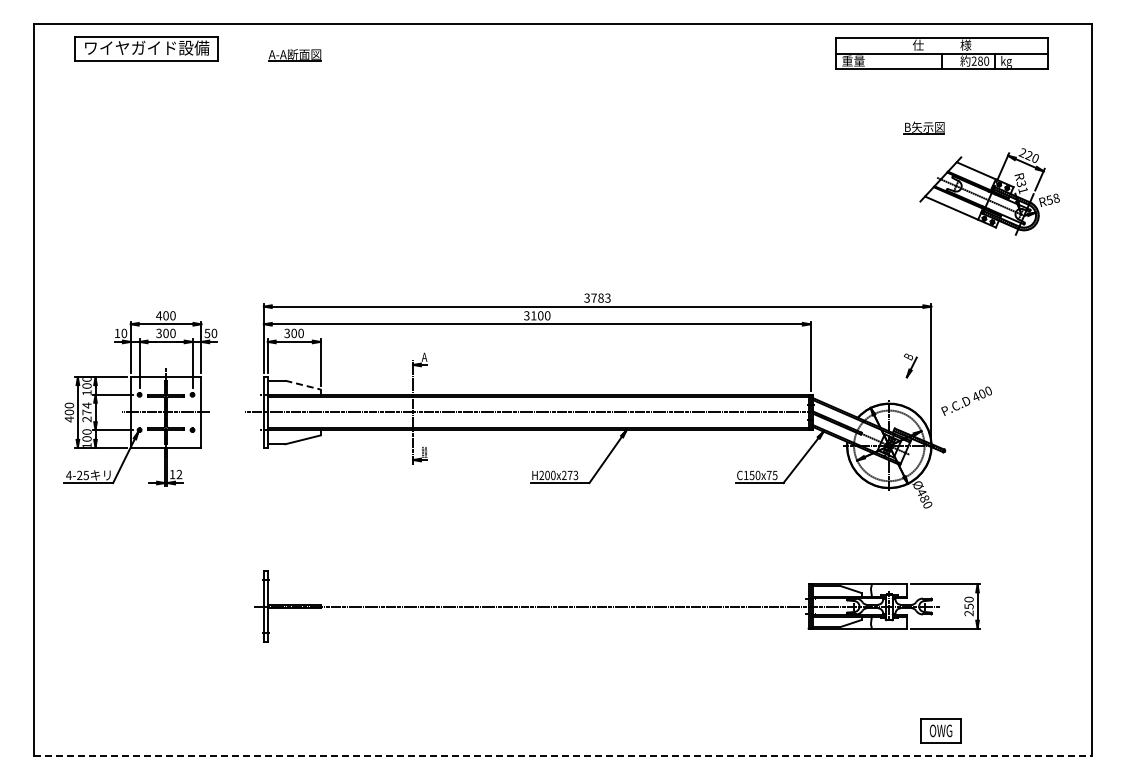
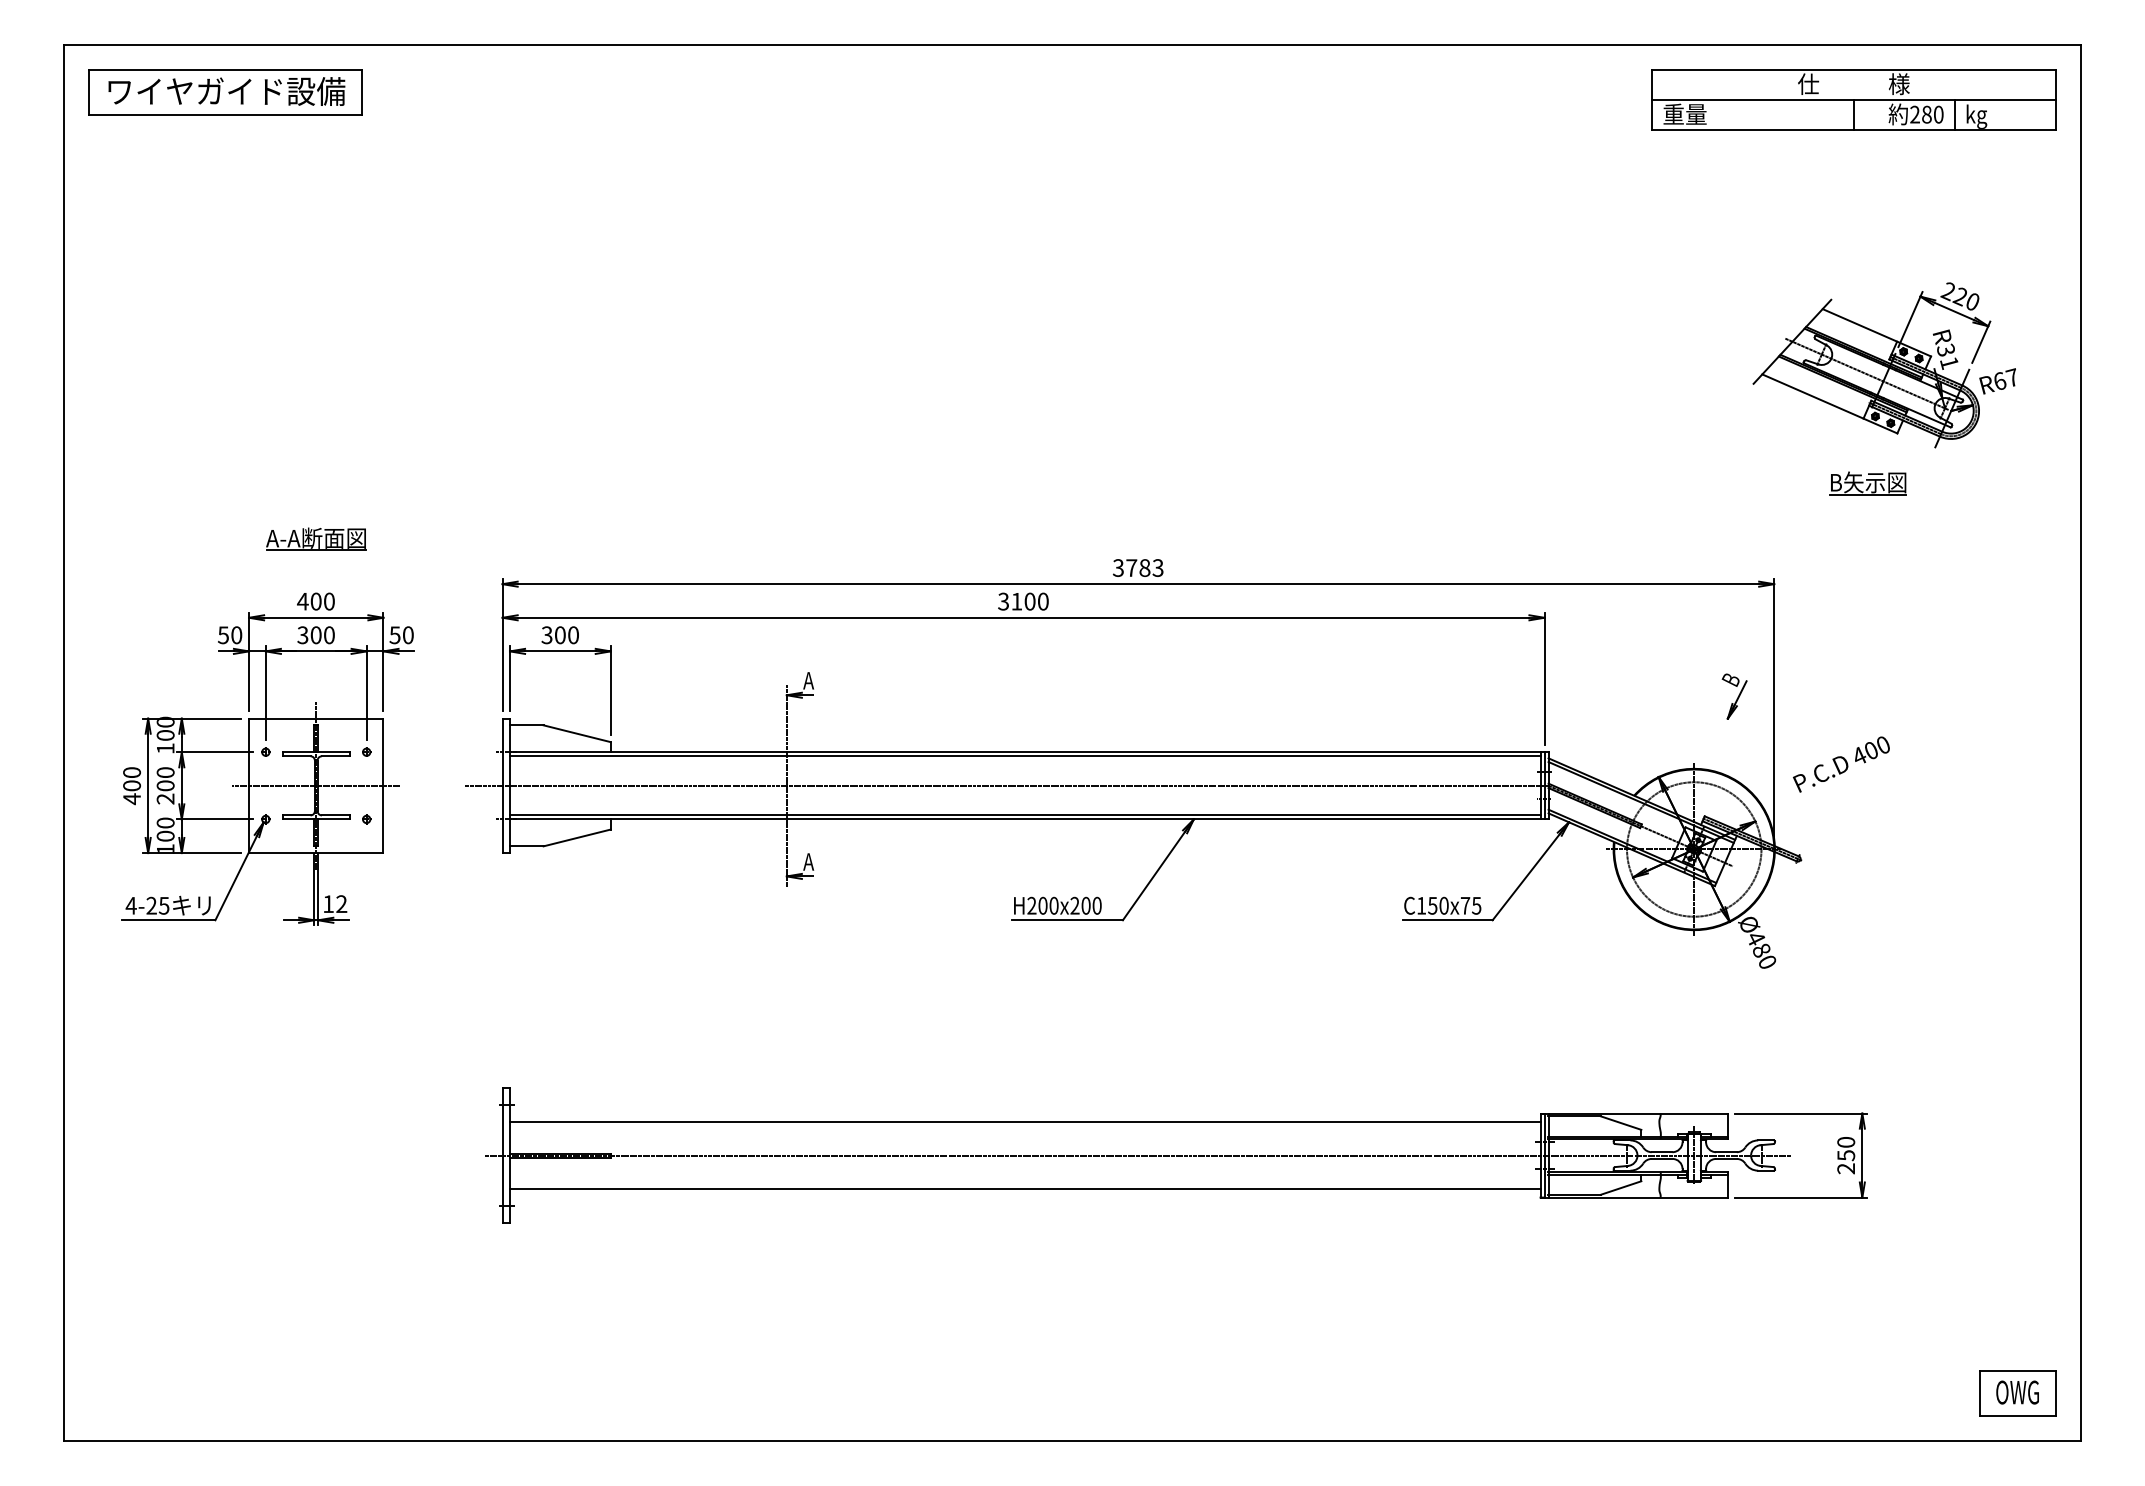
part: (146, 48) -> (225, 92), moved
part: (941, 53) -> (1852, 99), moved
part: (294, 55) -> (315, 540), moved
part: (923, 127) -> (1866, 482), moved
text: (1052, 198) -> (2005, 378), R58 -> R67
text: (117, 333) -> (223, 635), 10 -> 50
line: (303, 385) -> (578, 734), dashed -> solid
text: (86, 408) -> (164, 778), 274 -> 200
text: (424, 451) -> (808, 860), 重量 -> A
text: (572, 475) -> (1090, 905), H200x273 -> H200x200
line: (537, 588) -> (1023, 1121), added
line: (537, 624) -> (1023, 1189), added
part: (940, 730) -> (2016, 1391), moved
line: (563, 756) -> (1073, 1441), dashed -> solid

